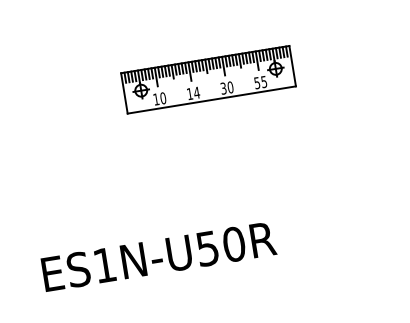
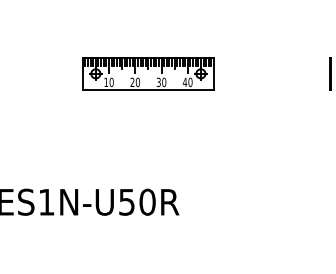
text: (260, 82) -> (187, 82), 55 -> 40
text: (193, 92) -> (135, 81), 14 -> 20

